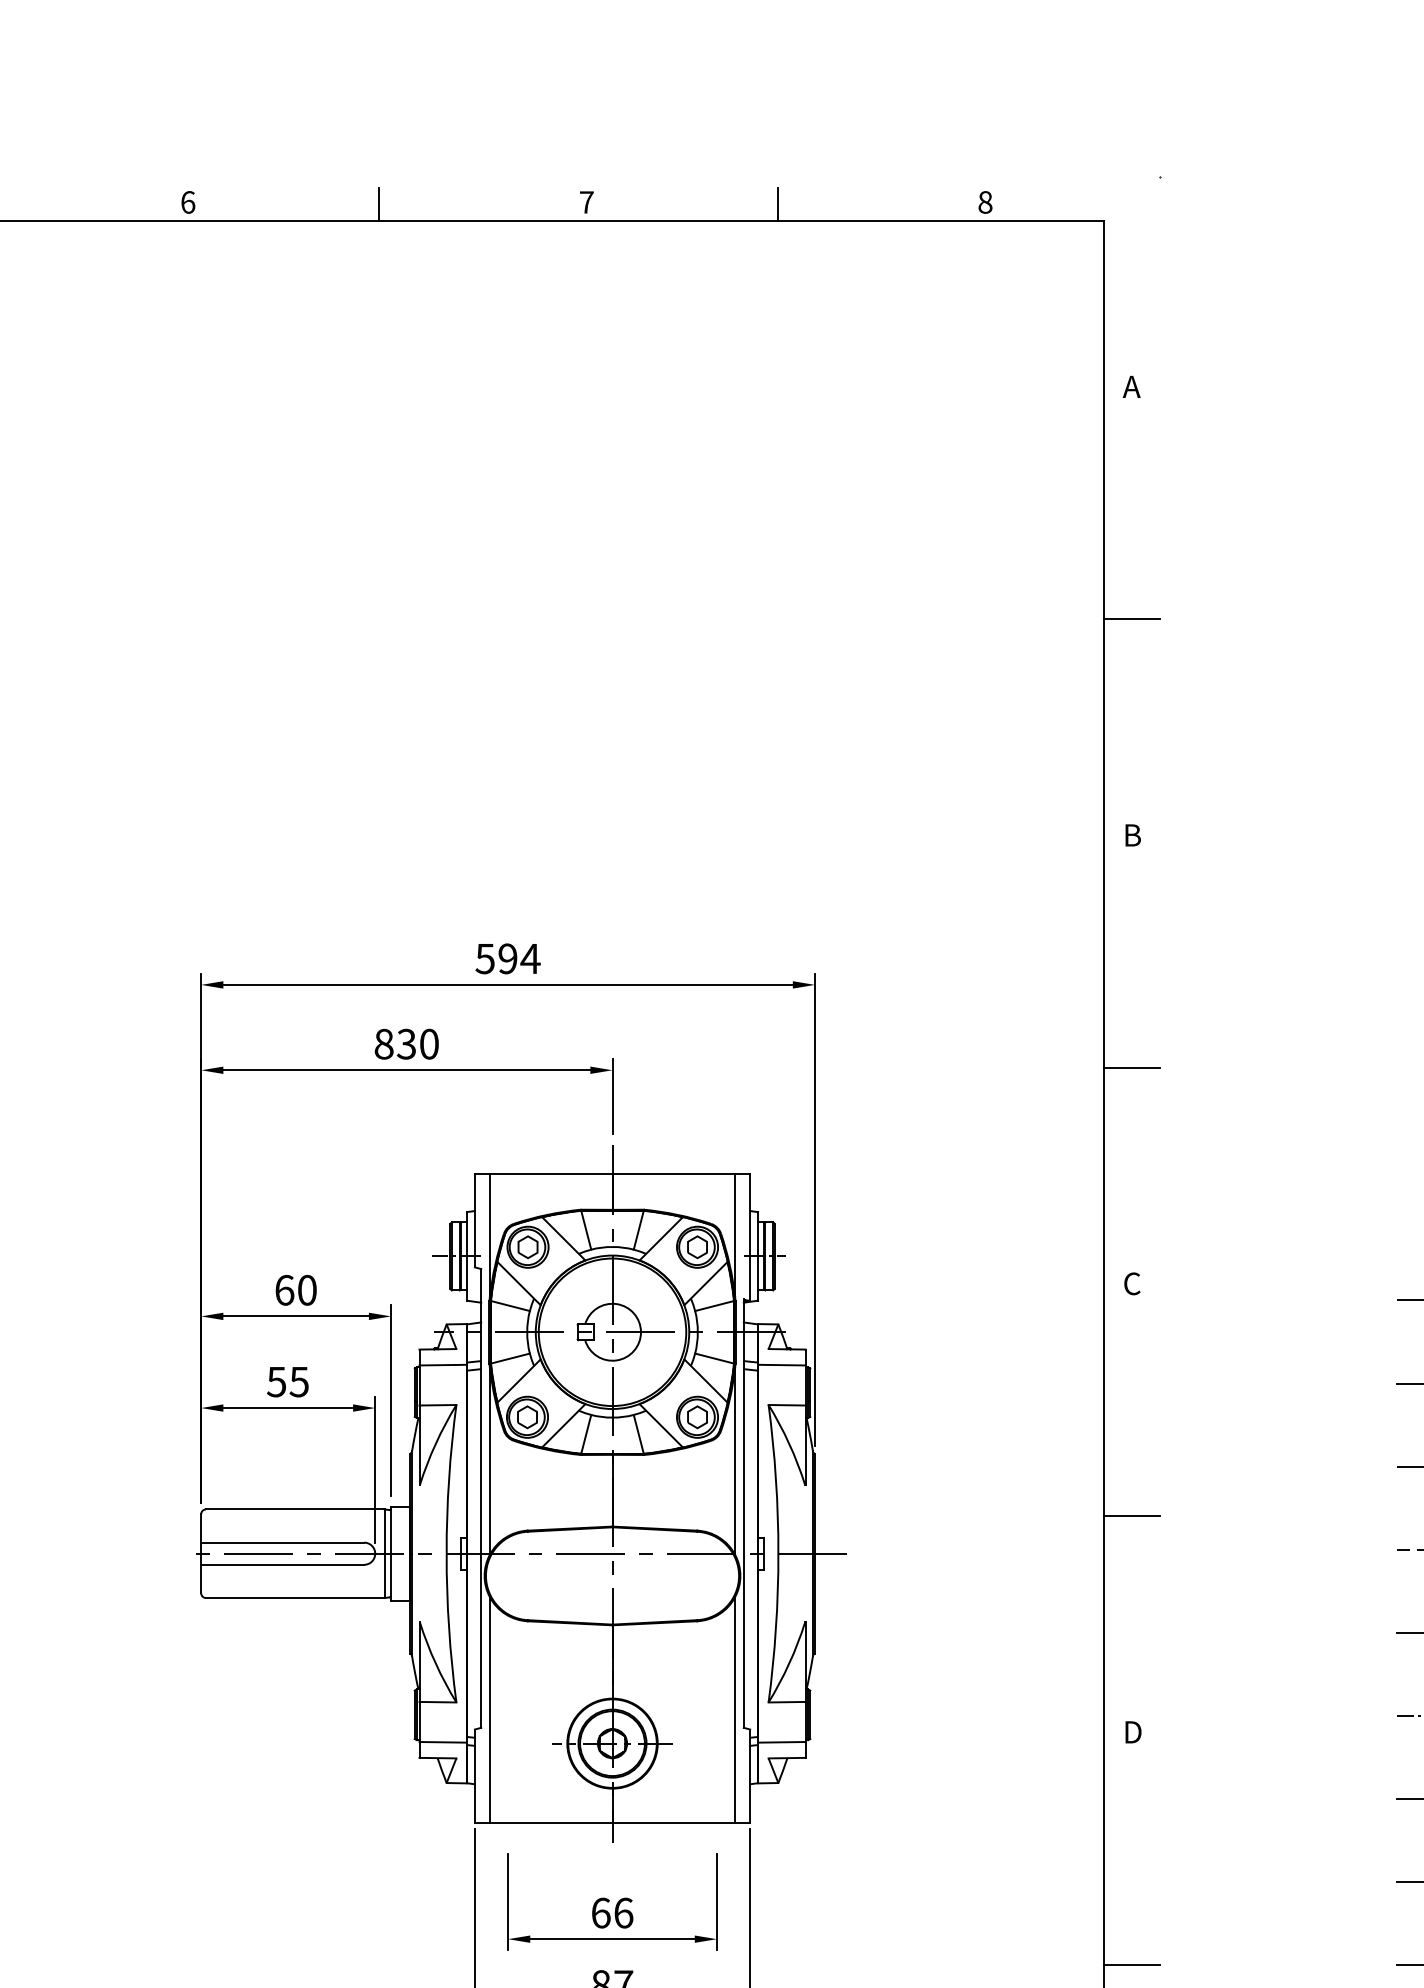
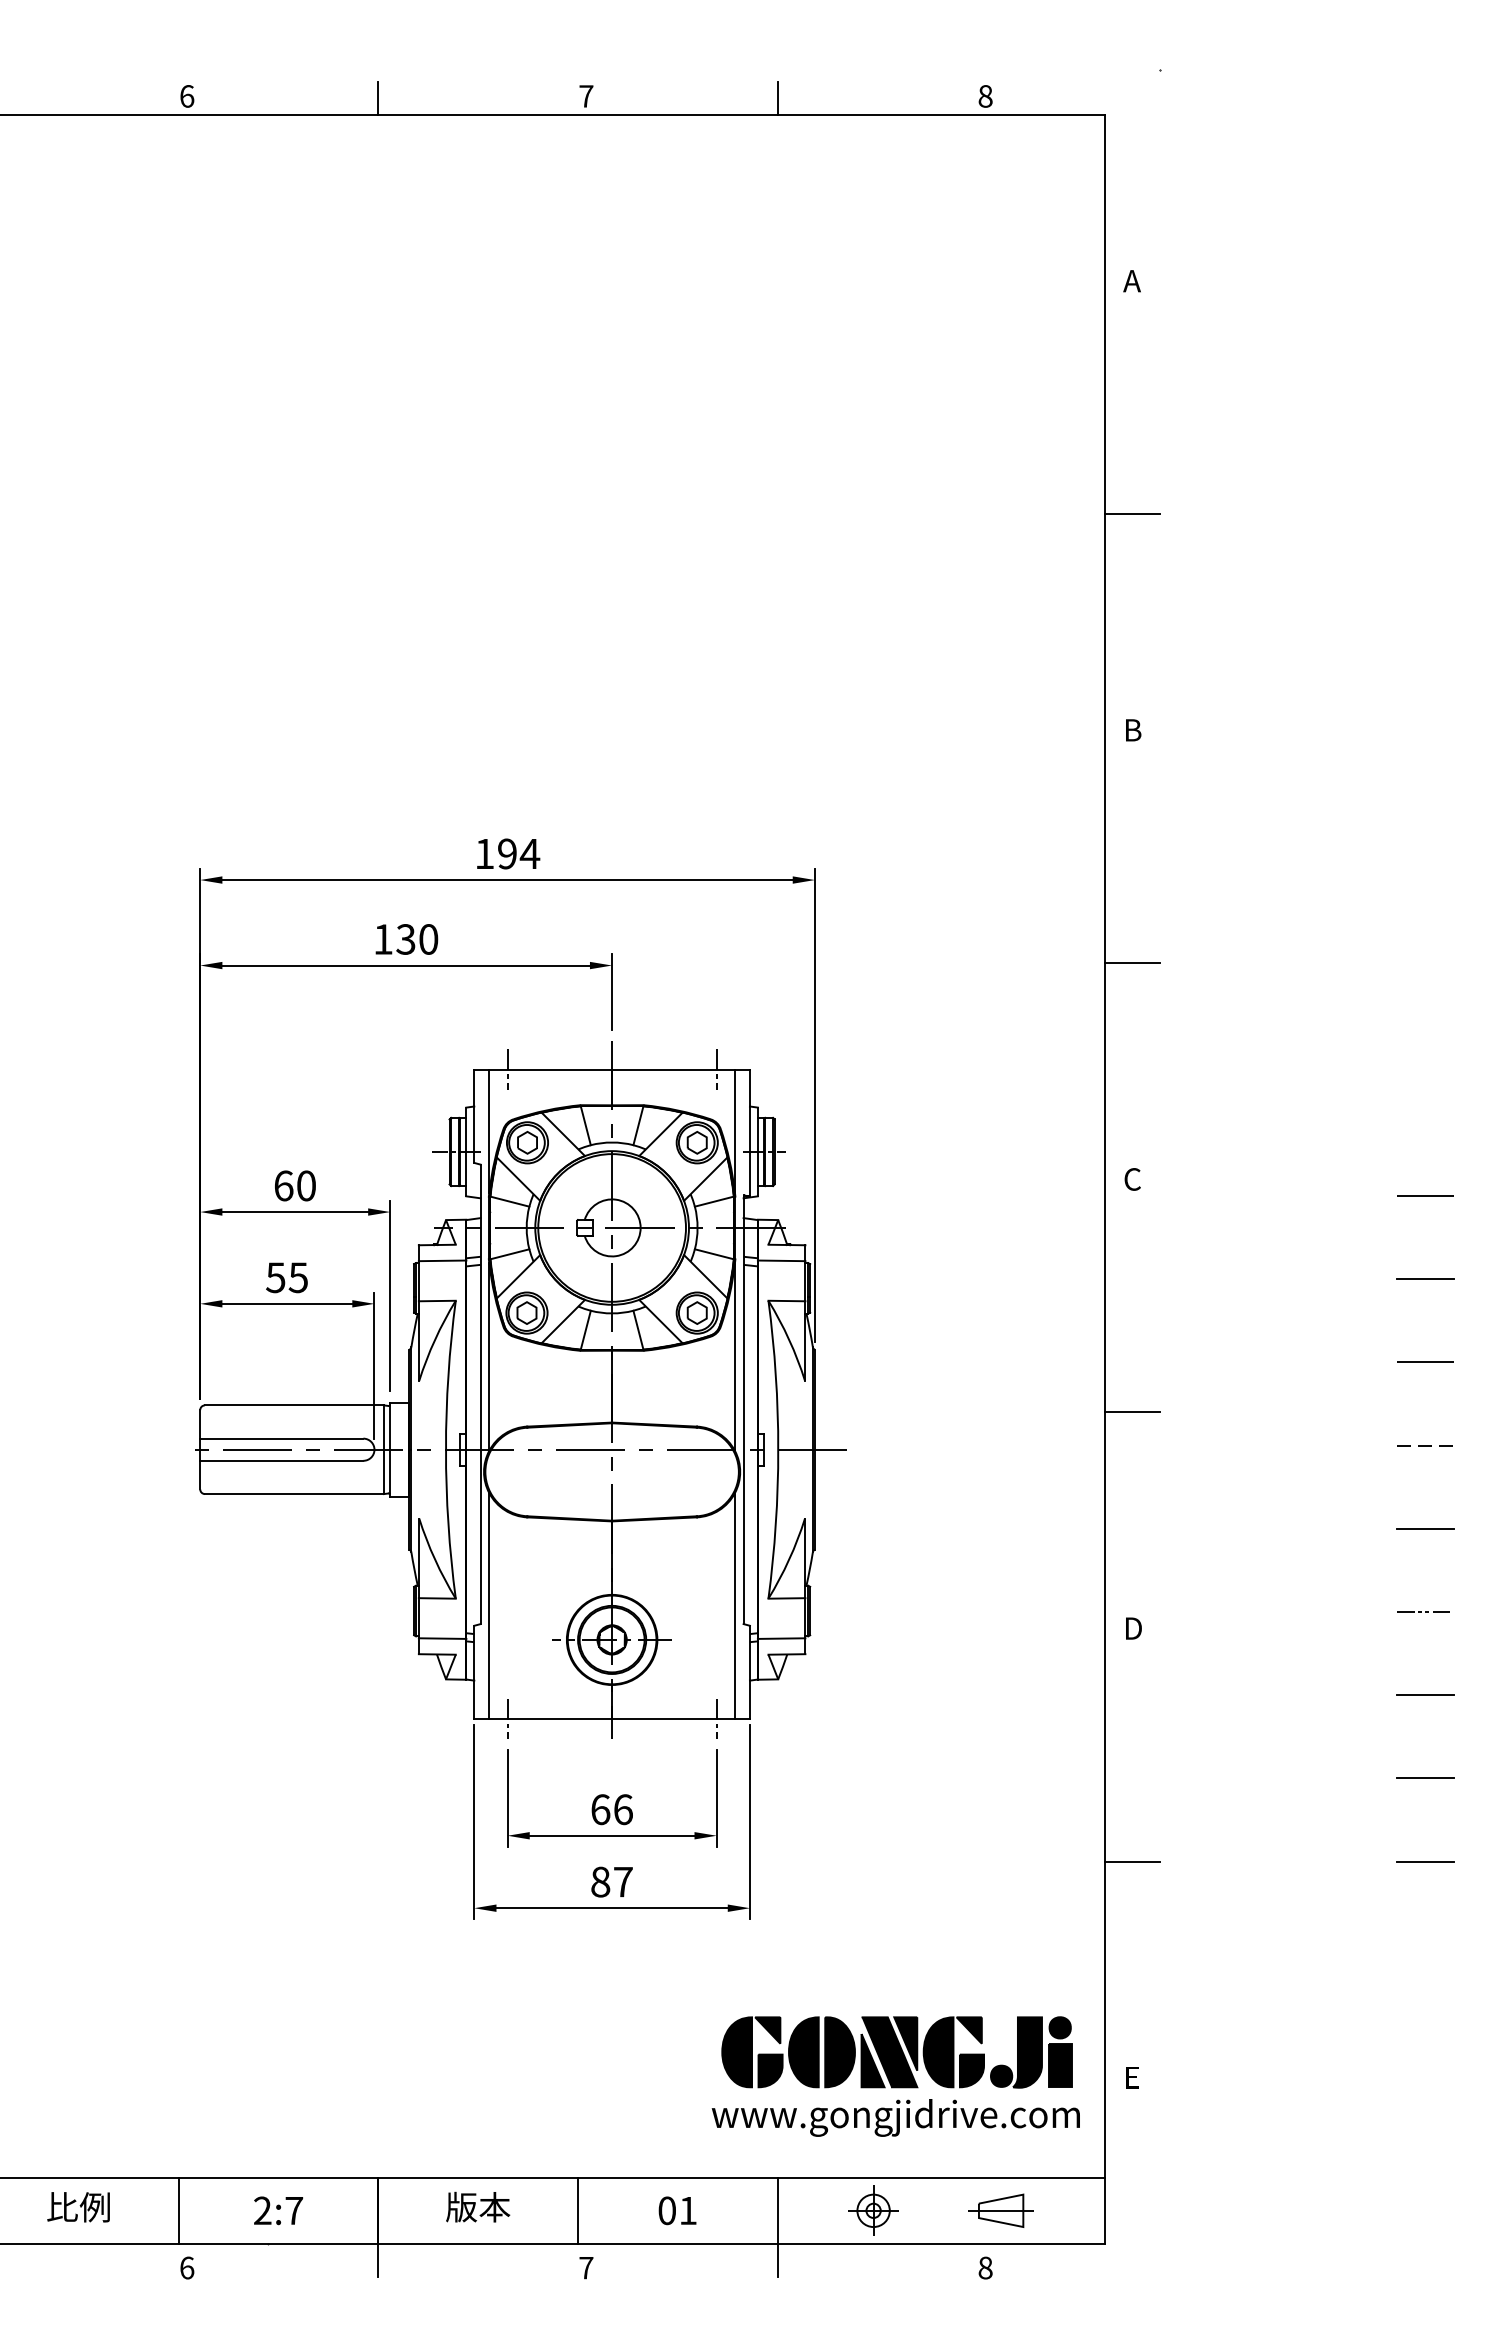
text: (484, 959) -> (483, 854), 594 -> 194
text: (384, 1044) -> (383, 939), 830 -> 130
line: (508, 1174) -> (507, 1069), added
line: (716, 1174) -> (716, 1069), added
line: (508, 1822) -> (507, 1718), added
line: (716, 1822) -> (716, 1718), added

